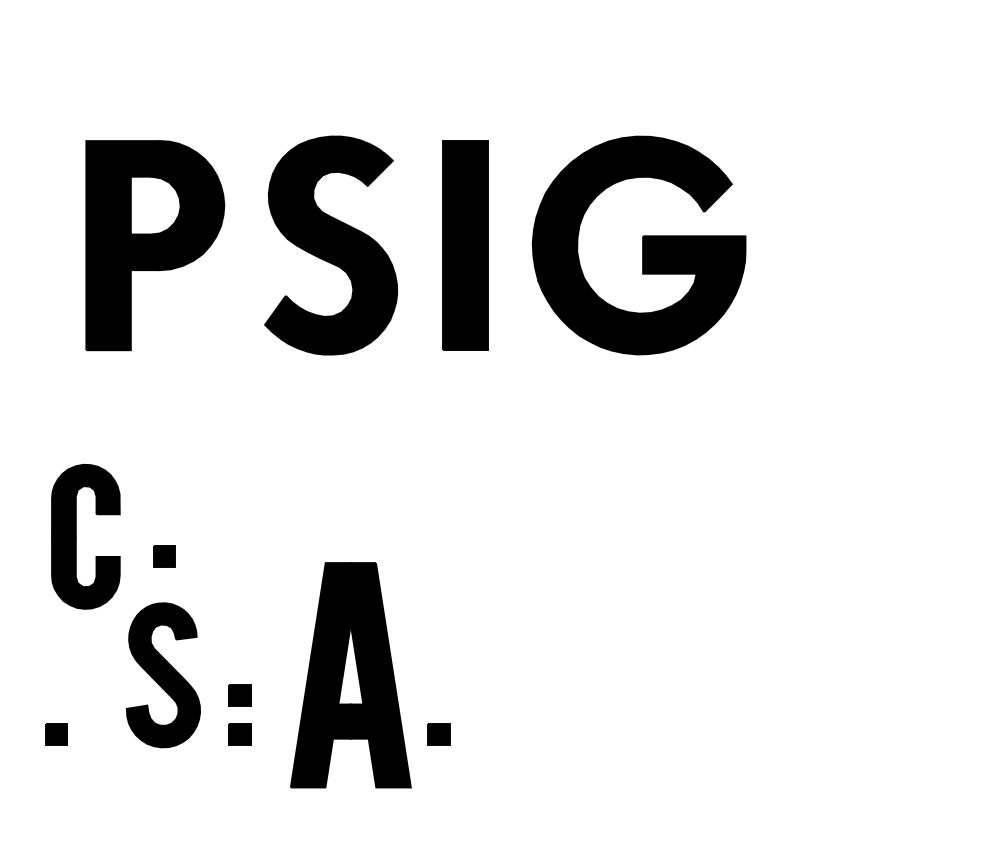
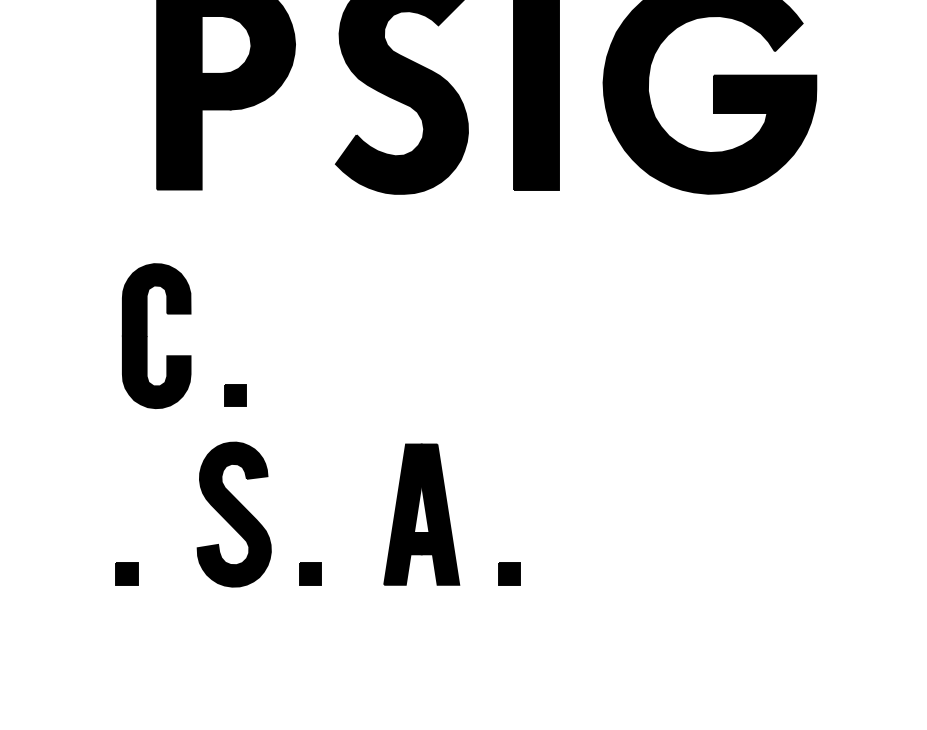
part: (76, 536) -> (147, 335), moved
part: (350, 675) -> (421, 514), size x0.62
part: (239, 695) -> (310, 534), removed

